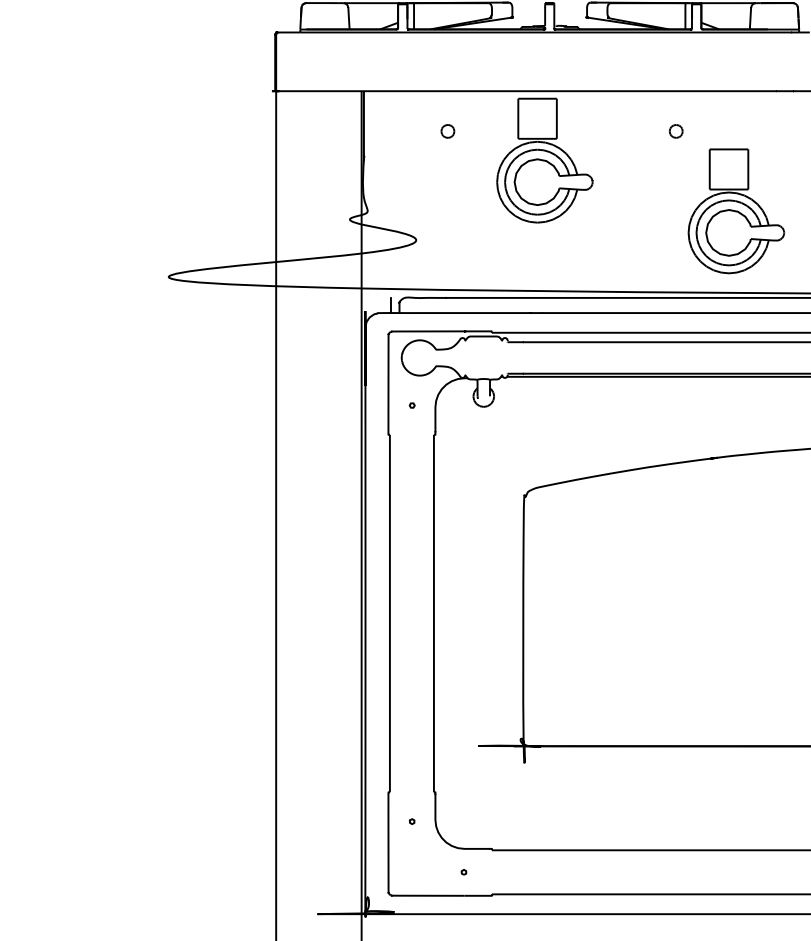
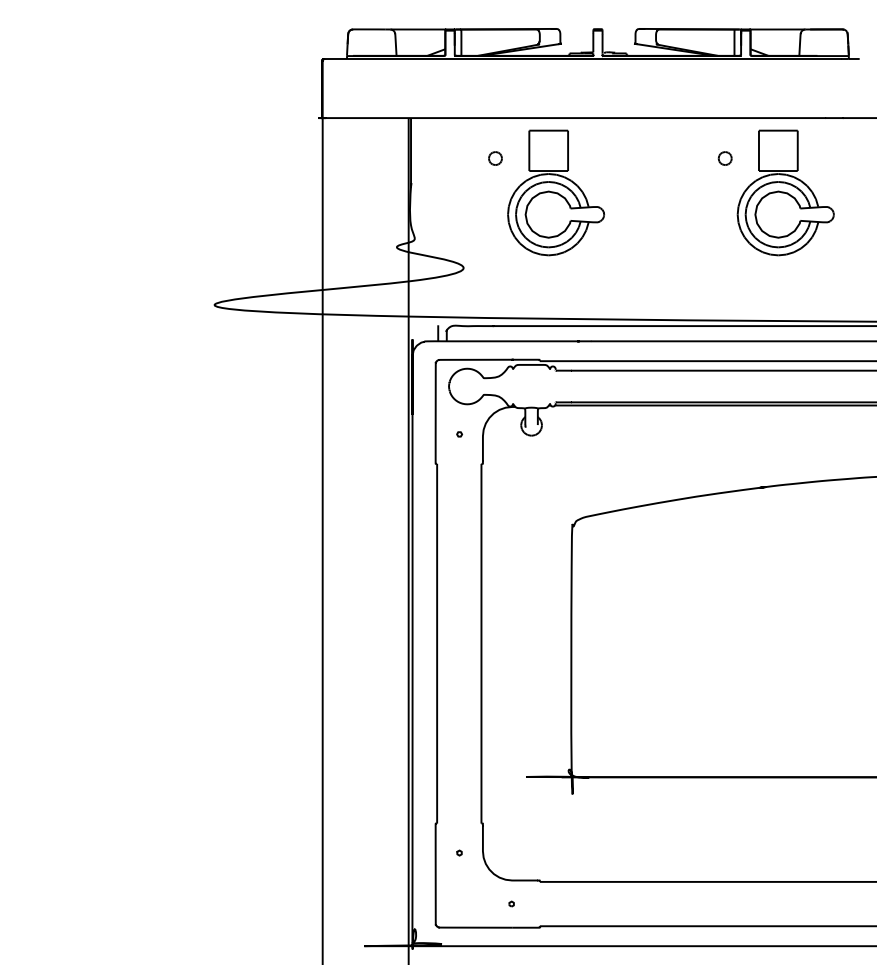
part: (545, 160) -> (556, 192), moved
part: (736, 210) -> (785, 192), moved

